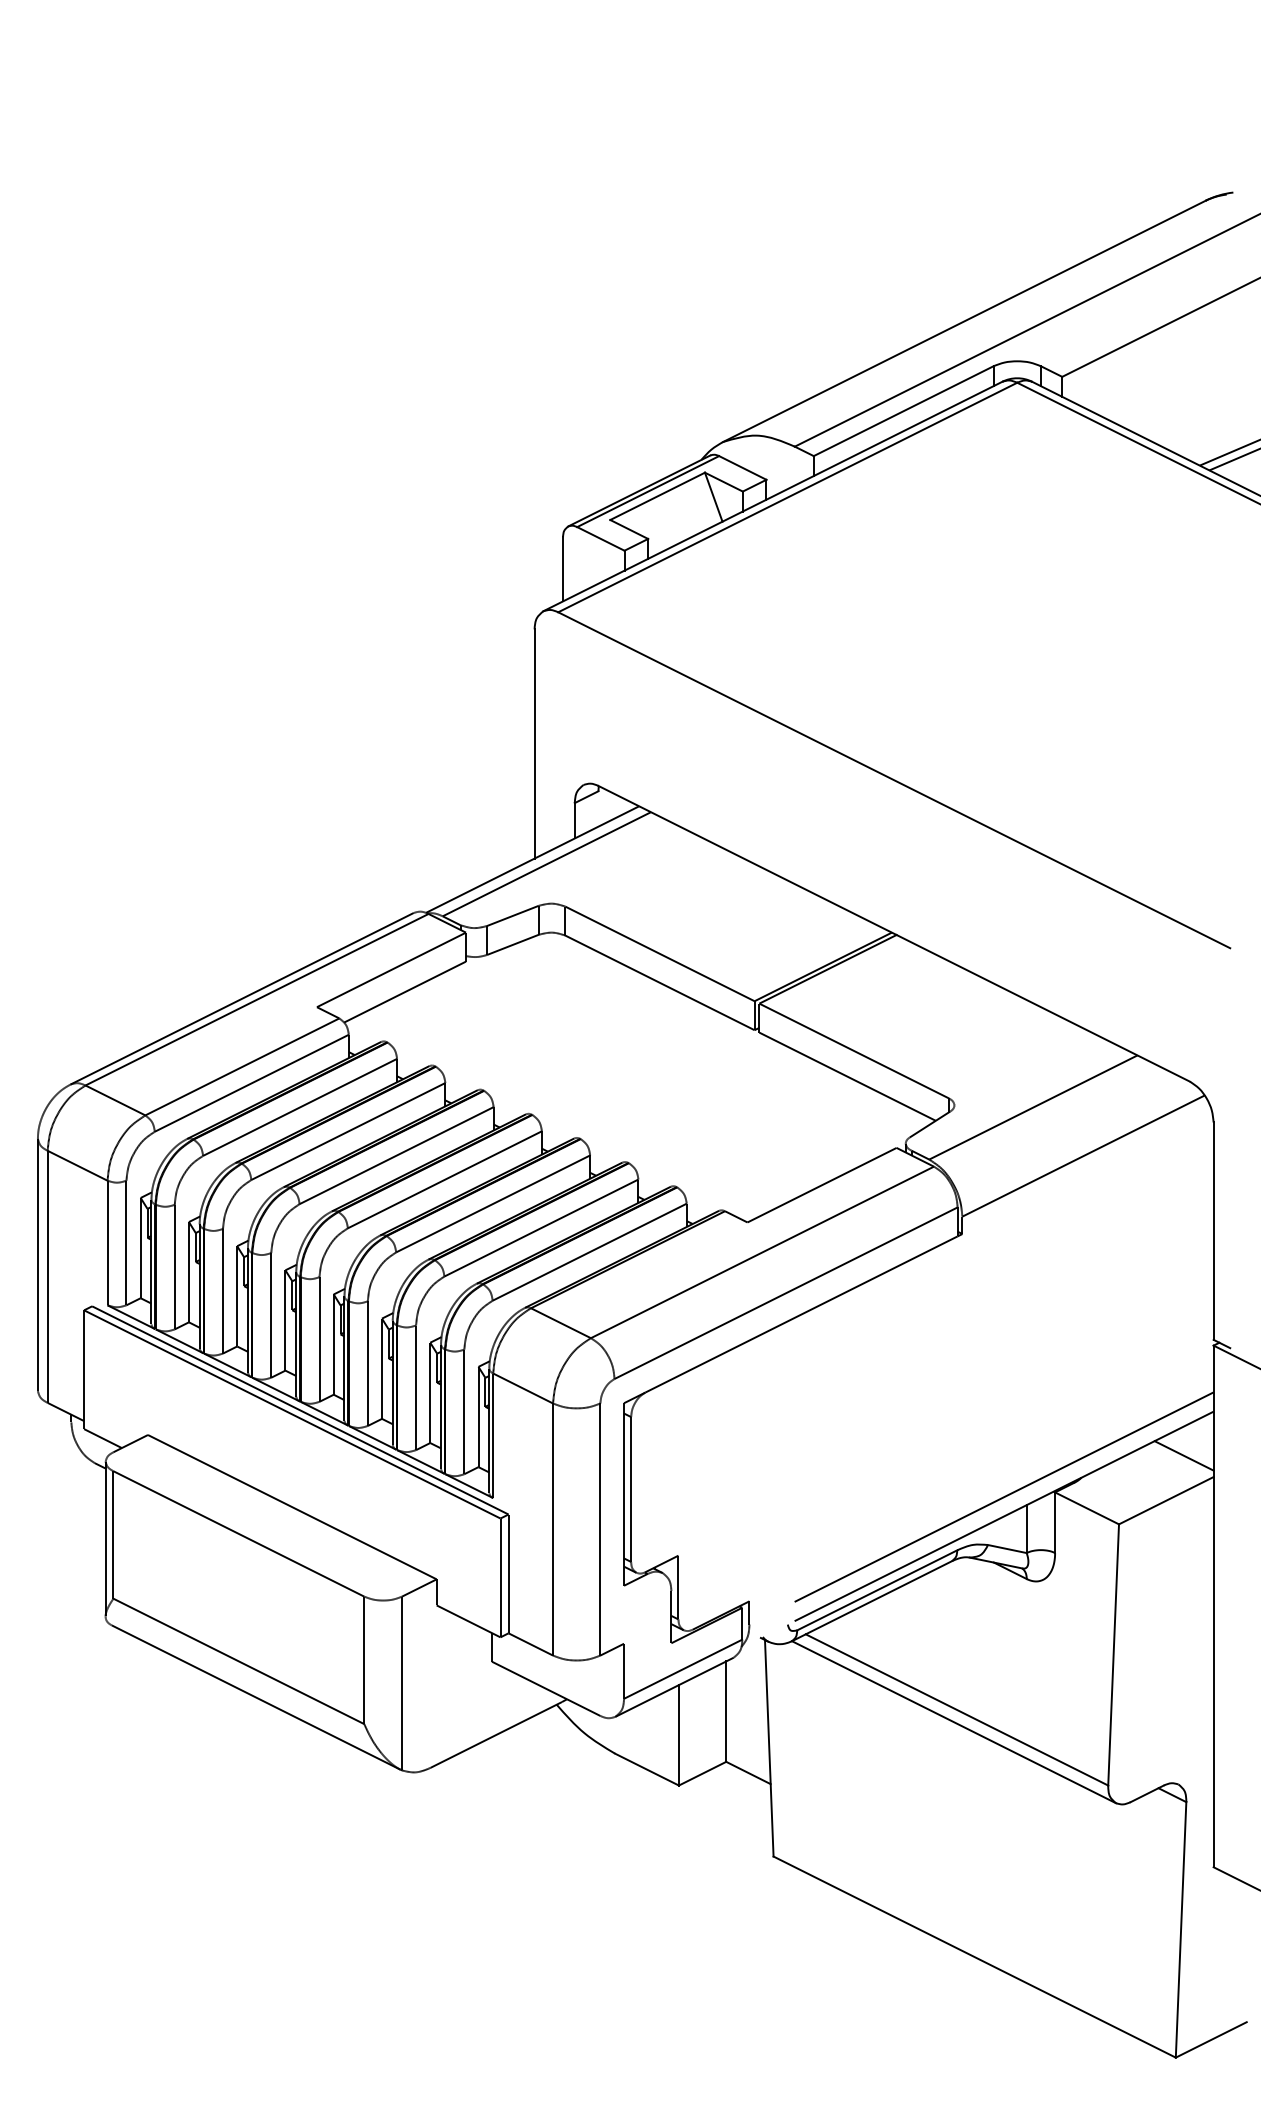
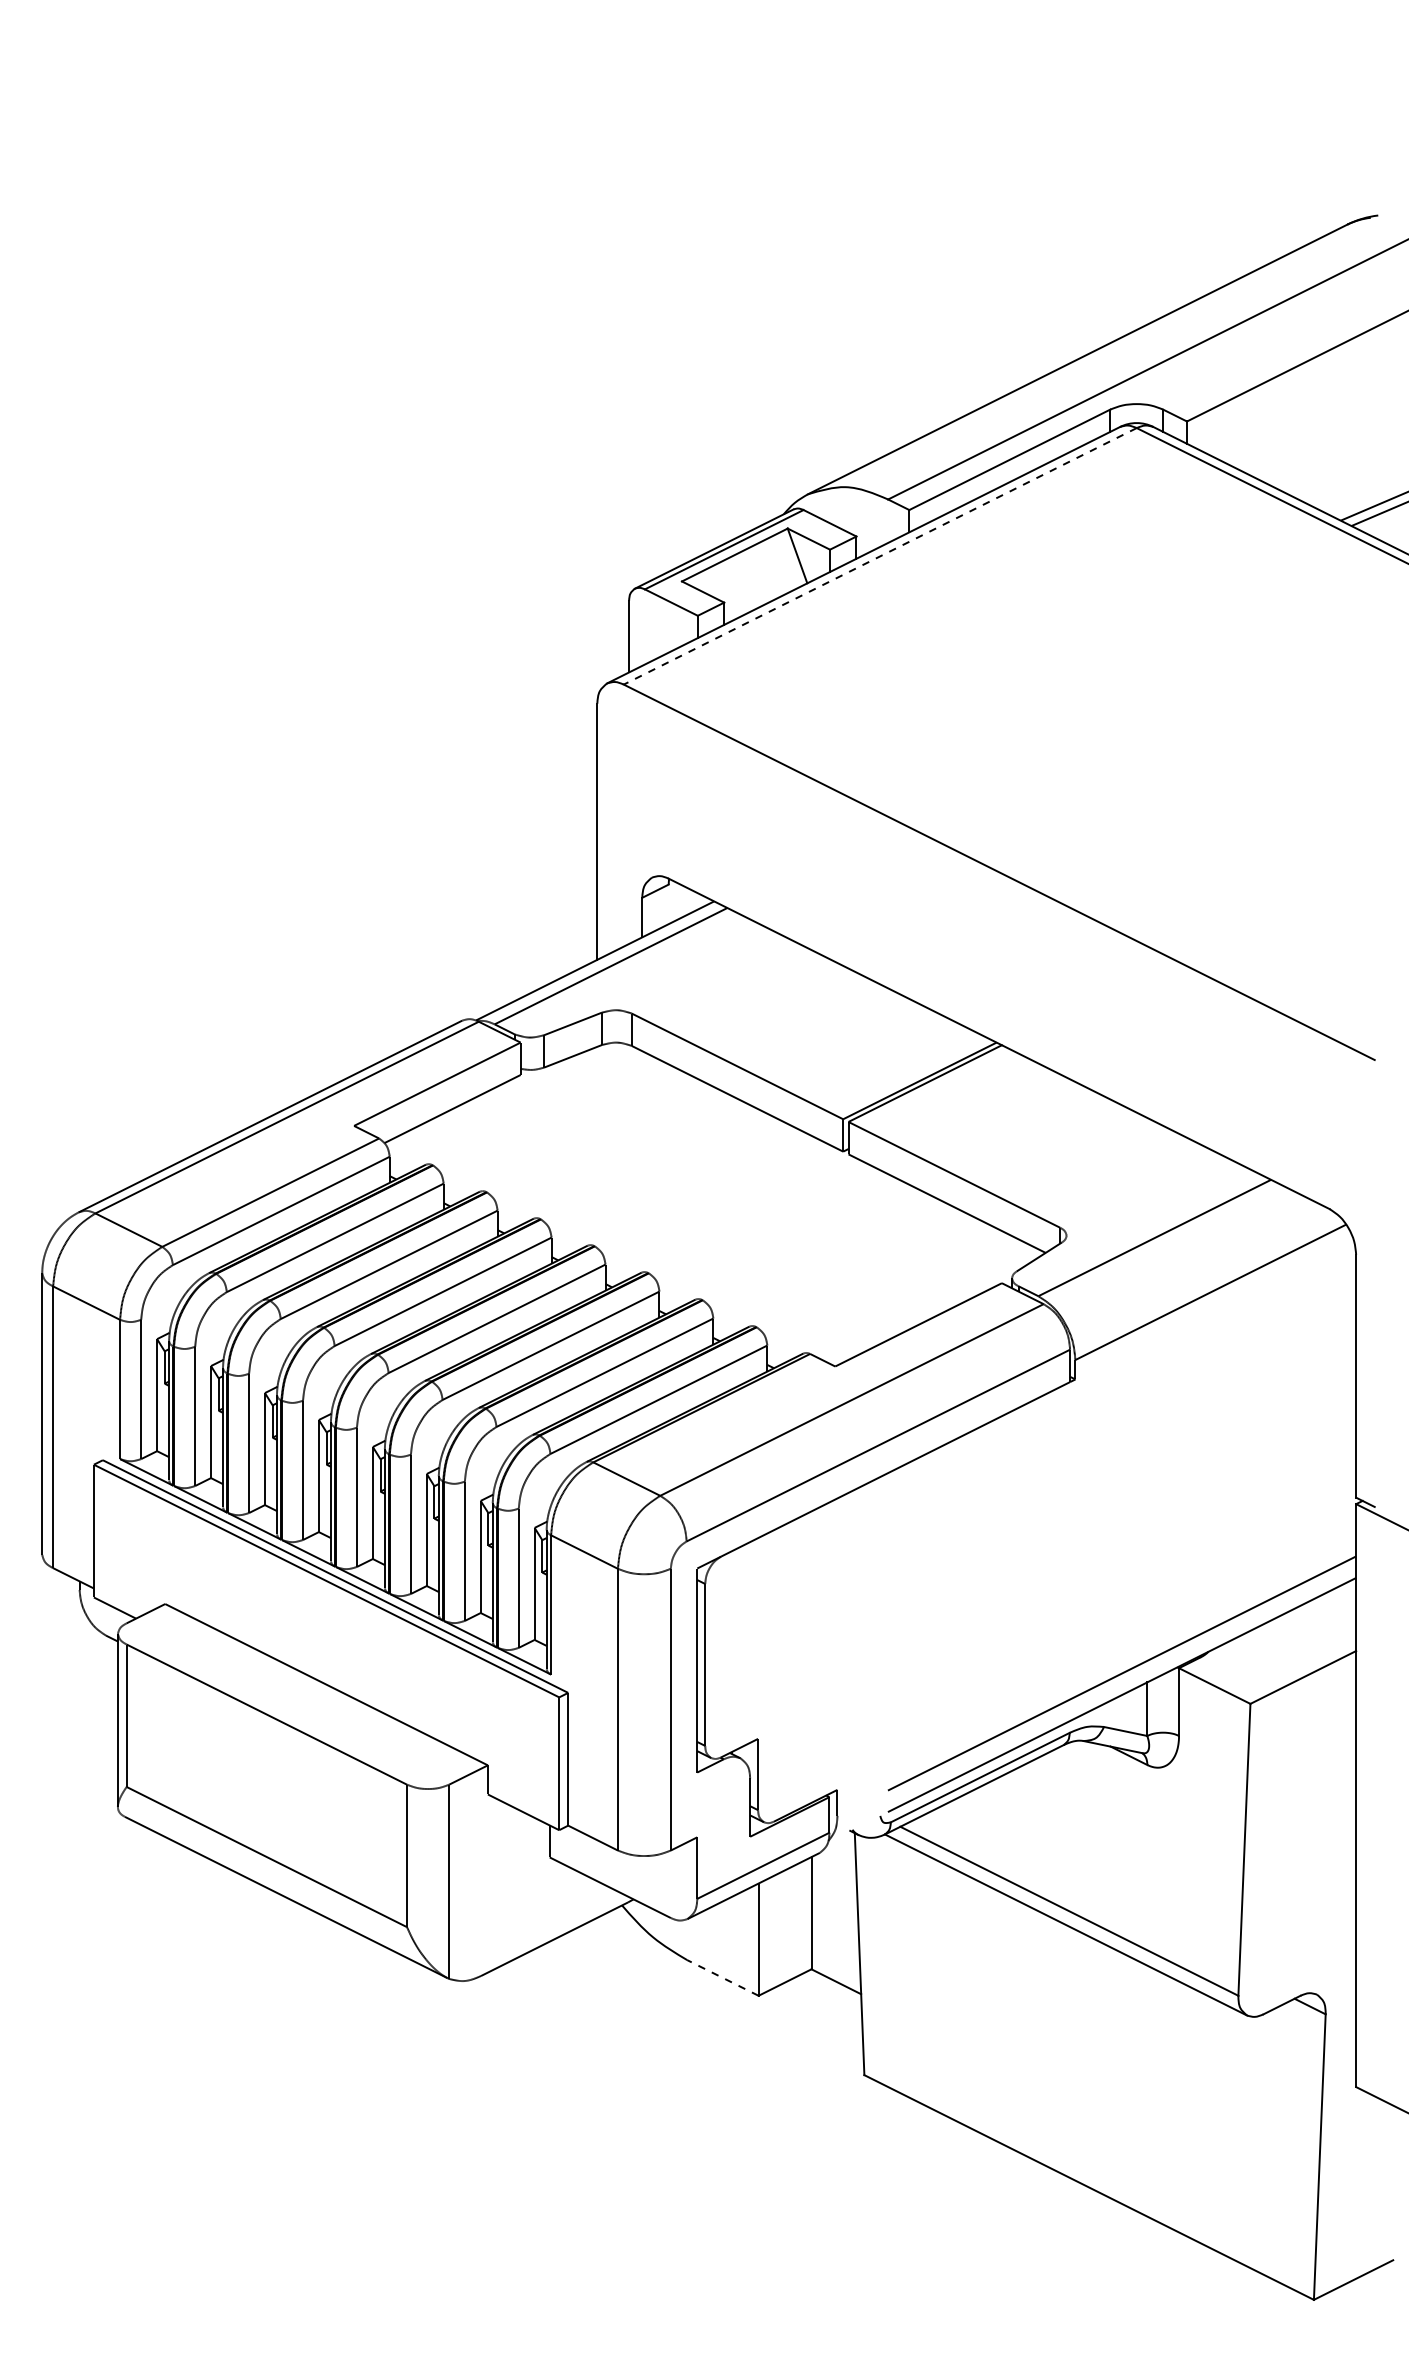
line: (787, 497) -> (880, 556), solid -> dashed
line: (1184, 1455) -> (1323, 1626), removed
line: (646, 1769) -> (722, 1977), solid -> dashed

